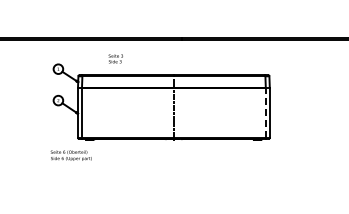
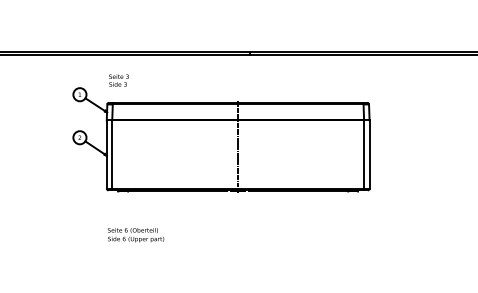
text: (115, 58) -> (118, 80), moved
line: (265, 112) -> (363, 154), dashed -> solid
text: (70, 155) -> (134, 234), moved

